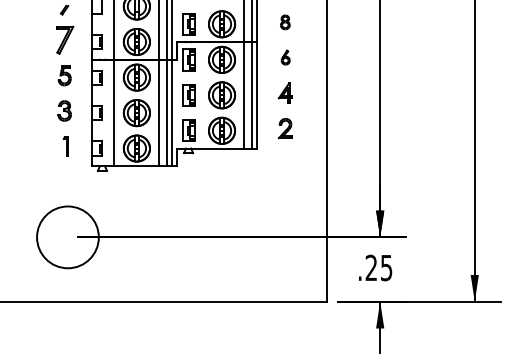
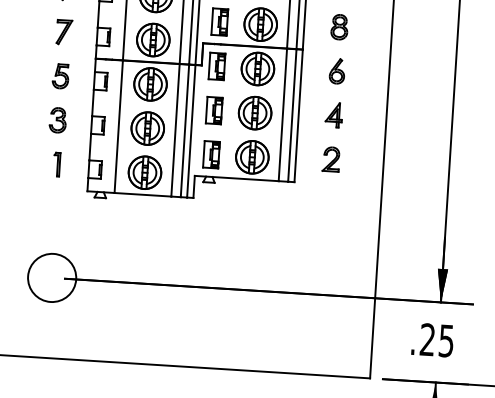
part: (285, 22) -> (339, 27), size x1.43
part: (65, 40) -> (64, 32), size x0.71
part: (285, 57) -> (337, 71), size x1.43
circle: (67, 237) -> (51, 278), size x0.62

